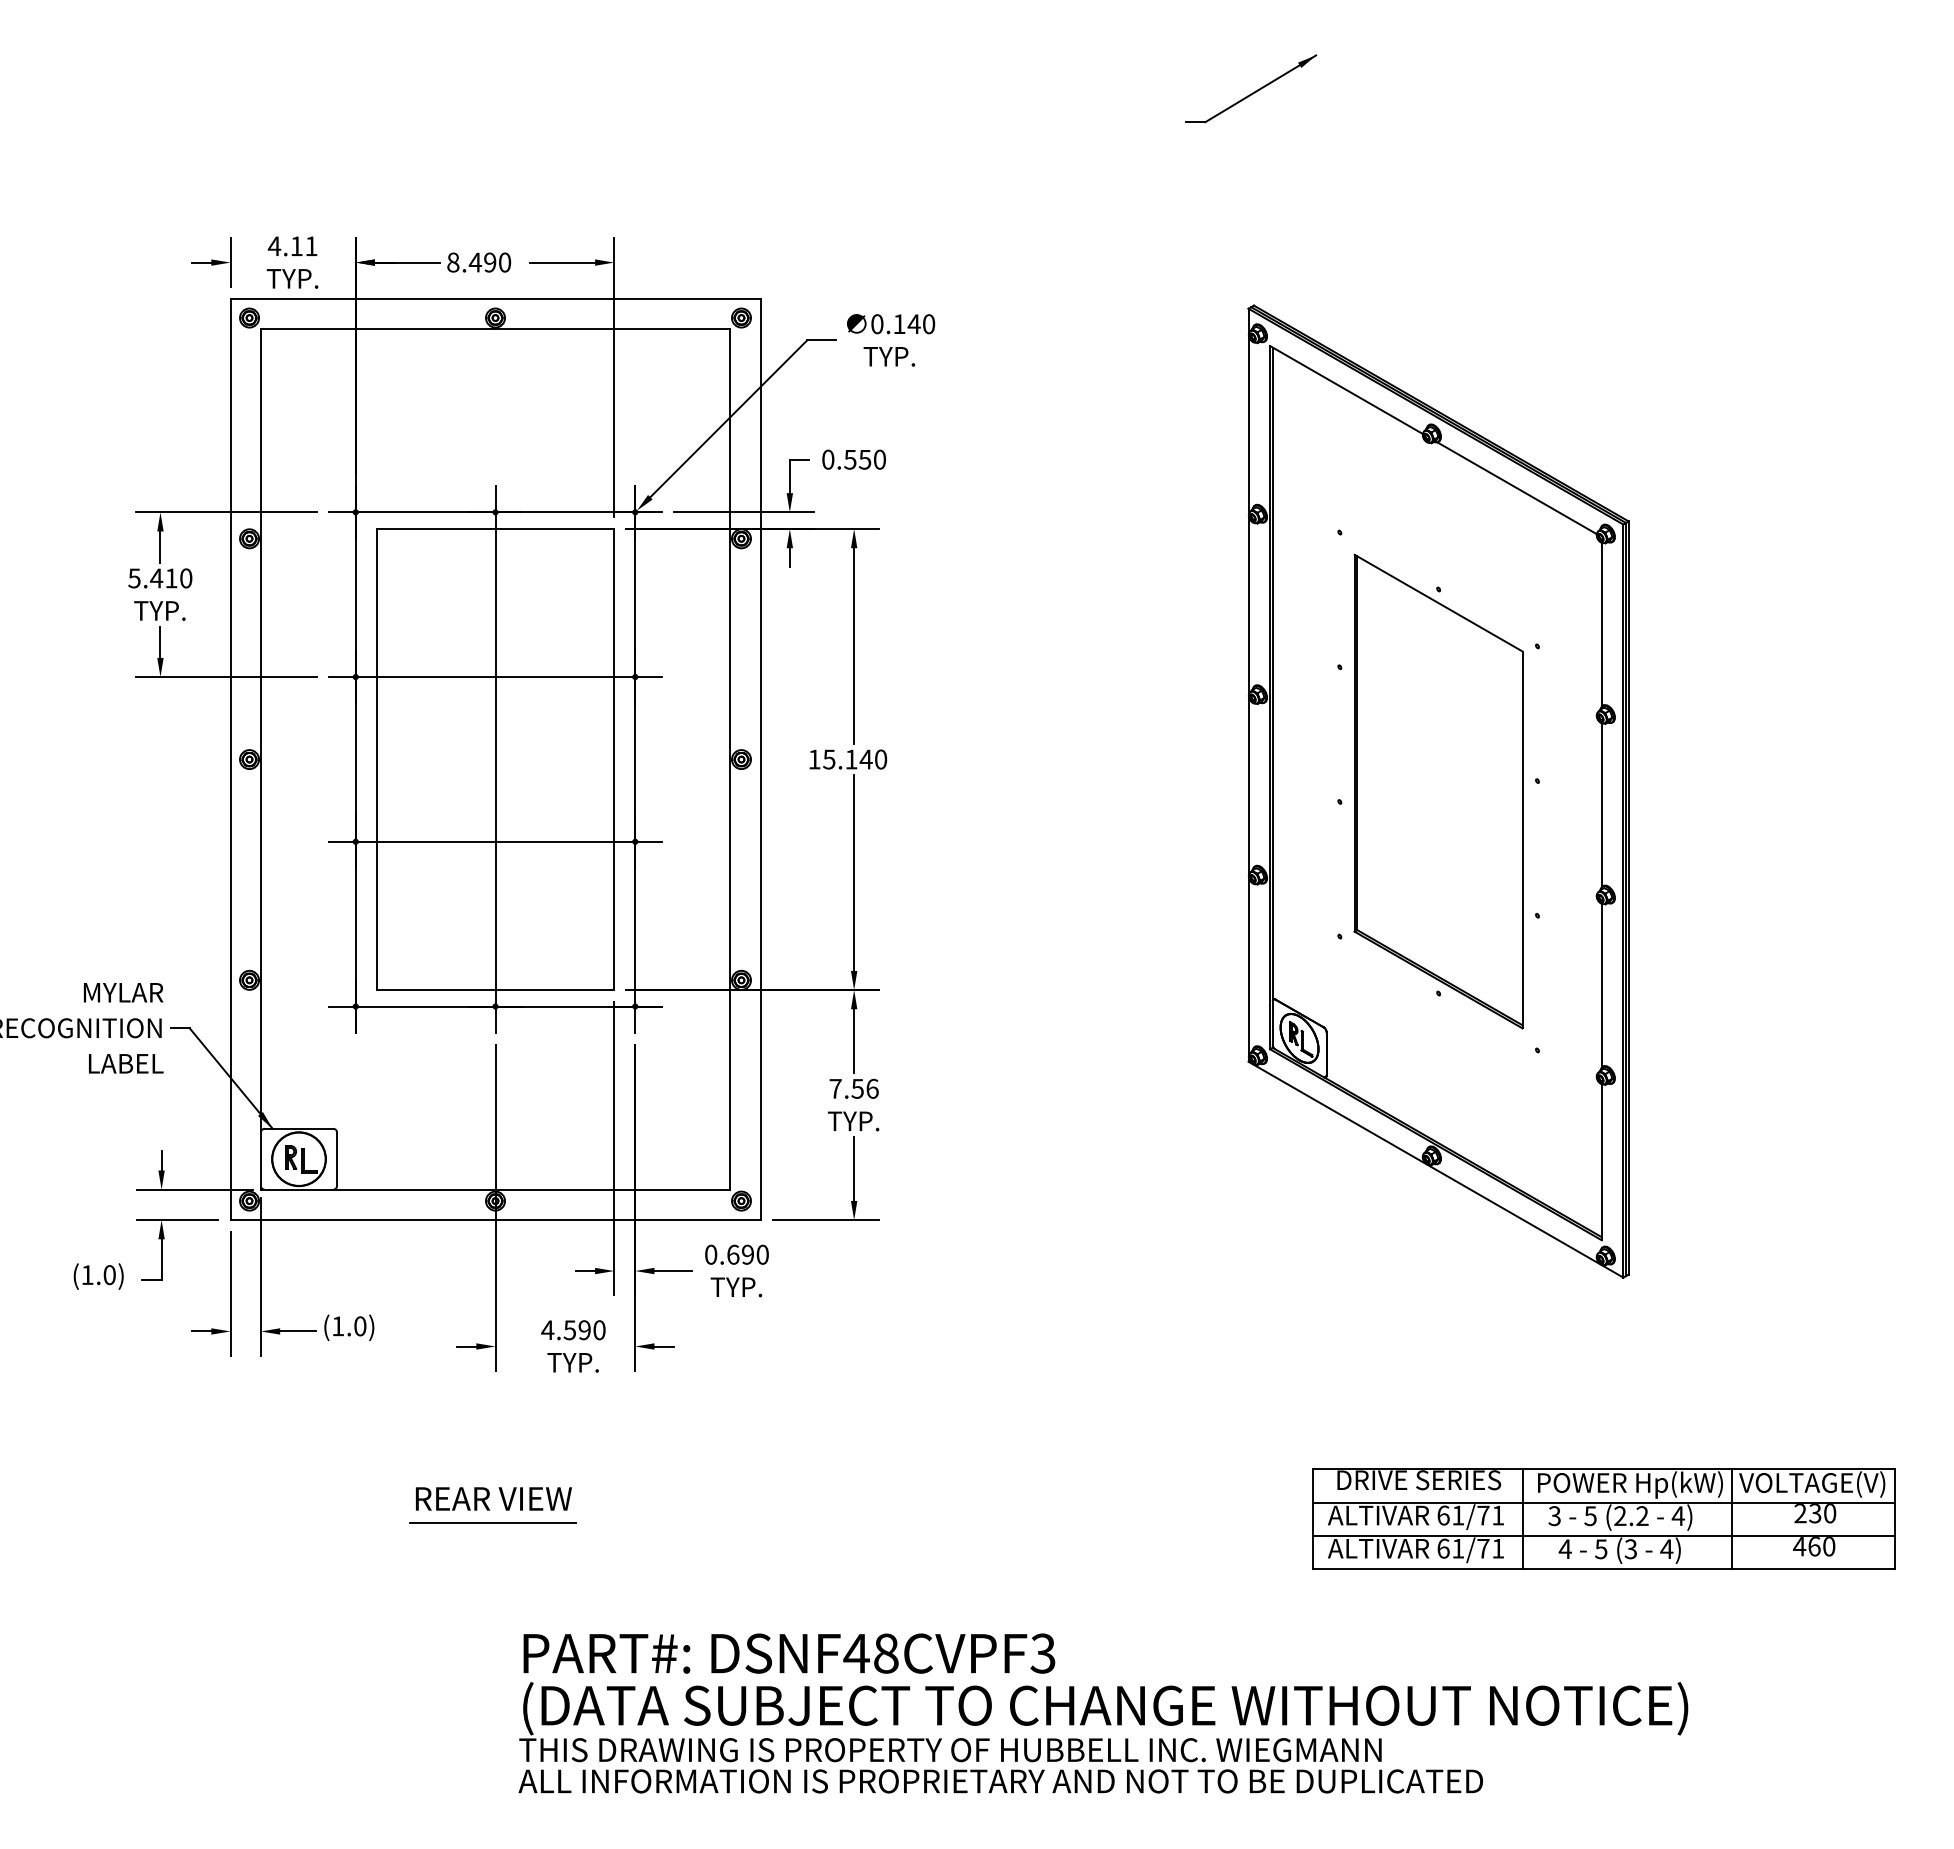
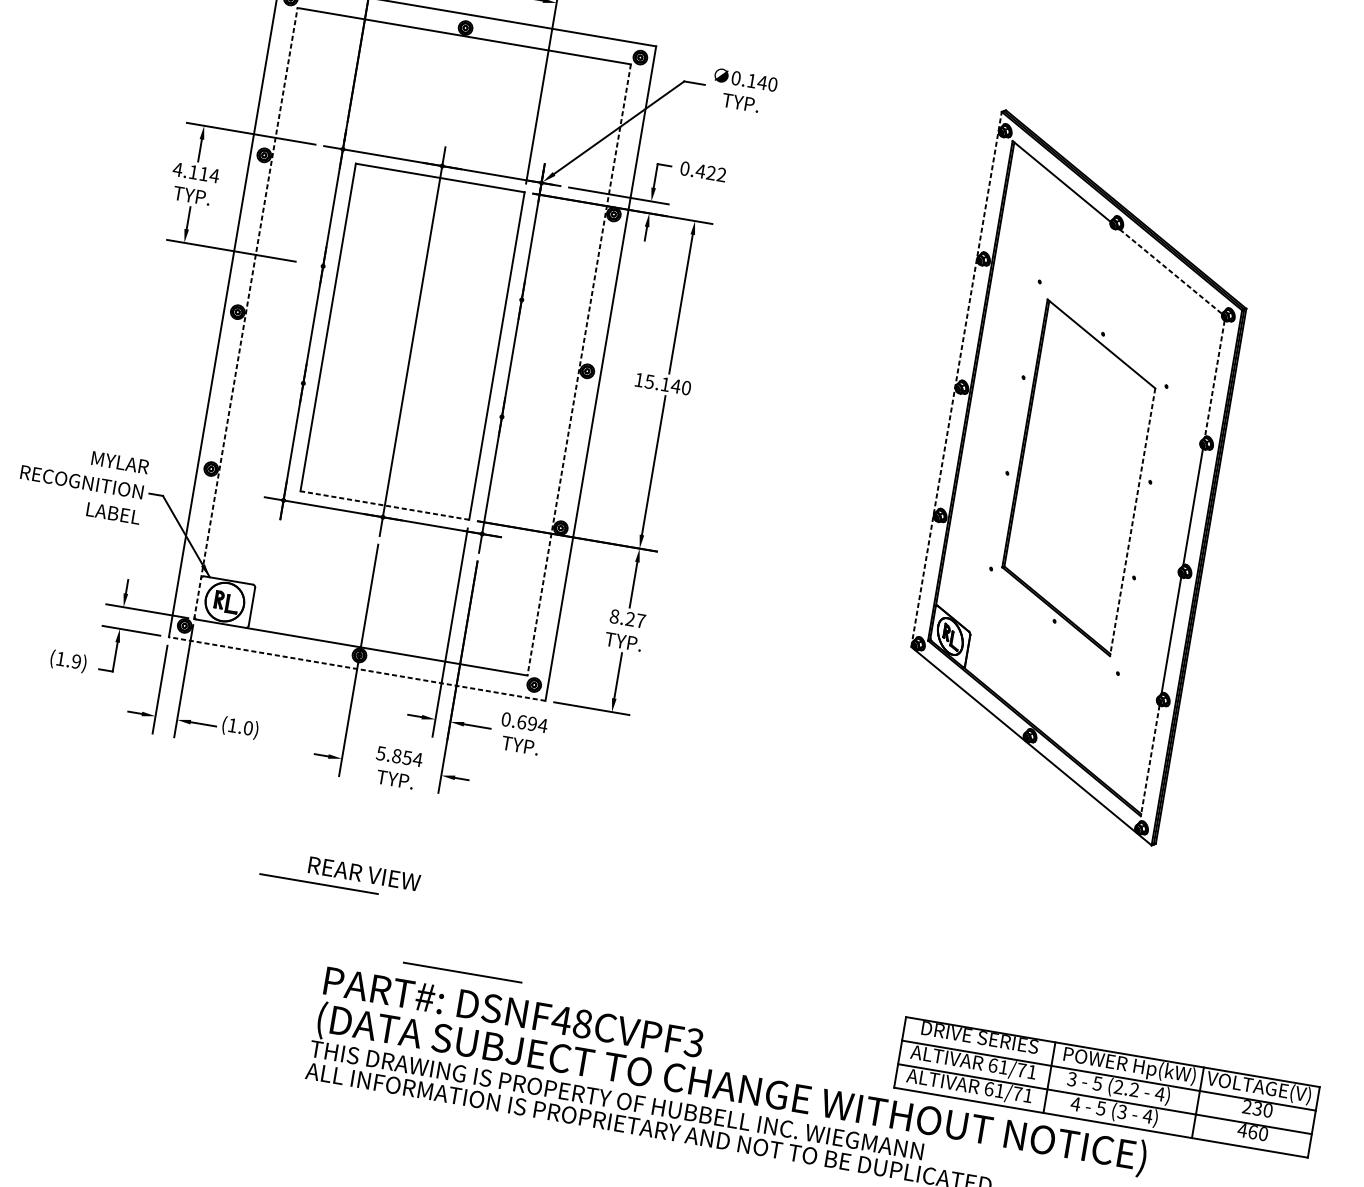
text: (864, 459) -> (710, 172), 0.550 -> 0.422
line: (1517, 488) -> (1171, 271), solid -> dashed
text: (159, 578) -> (195, 172), 5.410 -> 4.114
line: (1601, 624) -> (1214, 378), solid -> dashed
line: (495, 677) -> (422, 283), removed
line: (1248, 685) -> (956, 379), solid -> dashed
line: (260, 759) -> (245, 313), solid -> dashed
line: (730, 760) -> (579, 370), solid -> dashed
line: (1522, 840) -> (1132, 522), solid -> dashed
line: (495, 841) -> (402, 399), removed
line: (495, 990) -> (384, 505), solid -> dashed
text: (853, 1088) -> (627, 618), 7.56 -> 8.27
line: (1601, 1162) -> (1149, 760), solid -> dashed
line: (495, 1220) -> (357, 669), solid -> dashed
text: (762, 1254) -> (542, 725), 0.690 -> 0.694
text: (109, 1275) -> (76, 661), (1.0) -> (1.9)
text: (573, 1330) -> (399, 756), 4.590 -> 5.854
text: (493, 1498) -> (364, 873), moved
part: (1603, 1518) -> (1106, 1086), moved
line: (709, 1610) -> (462, 972), added

